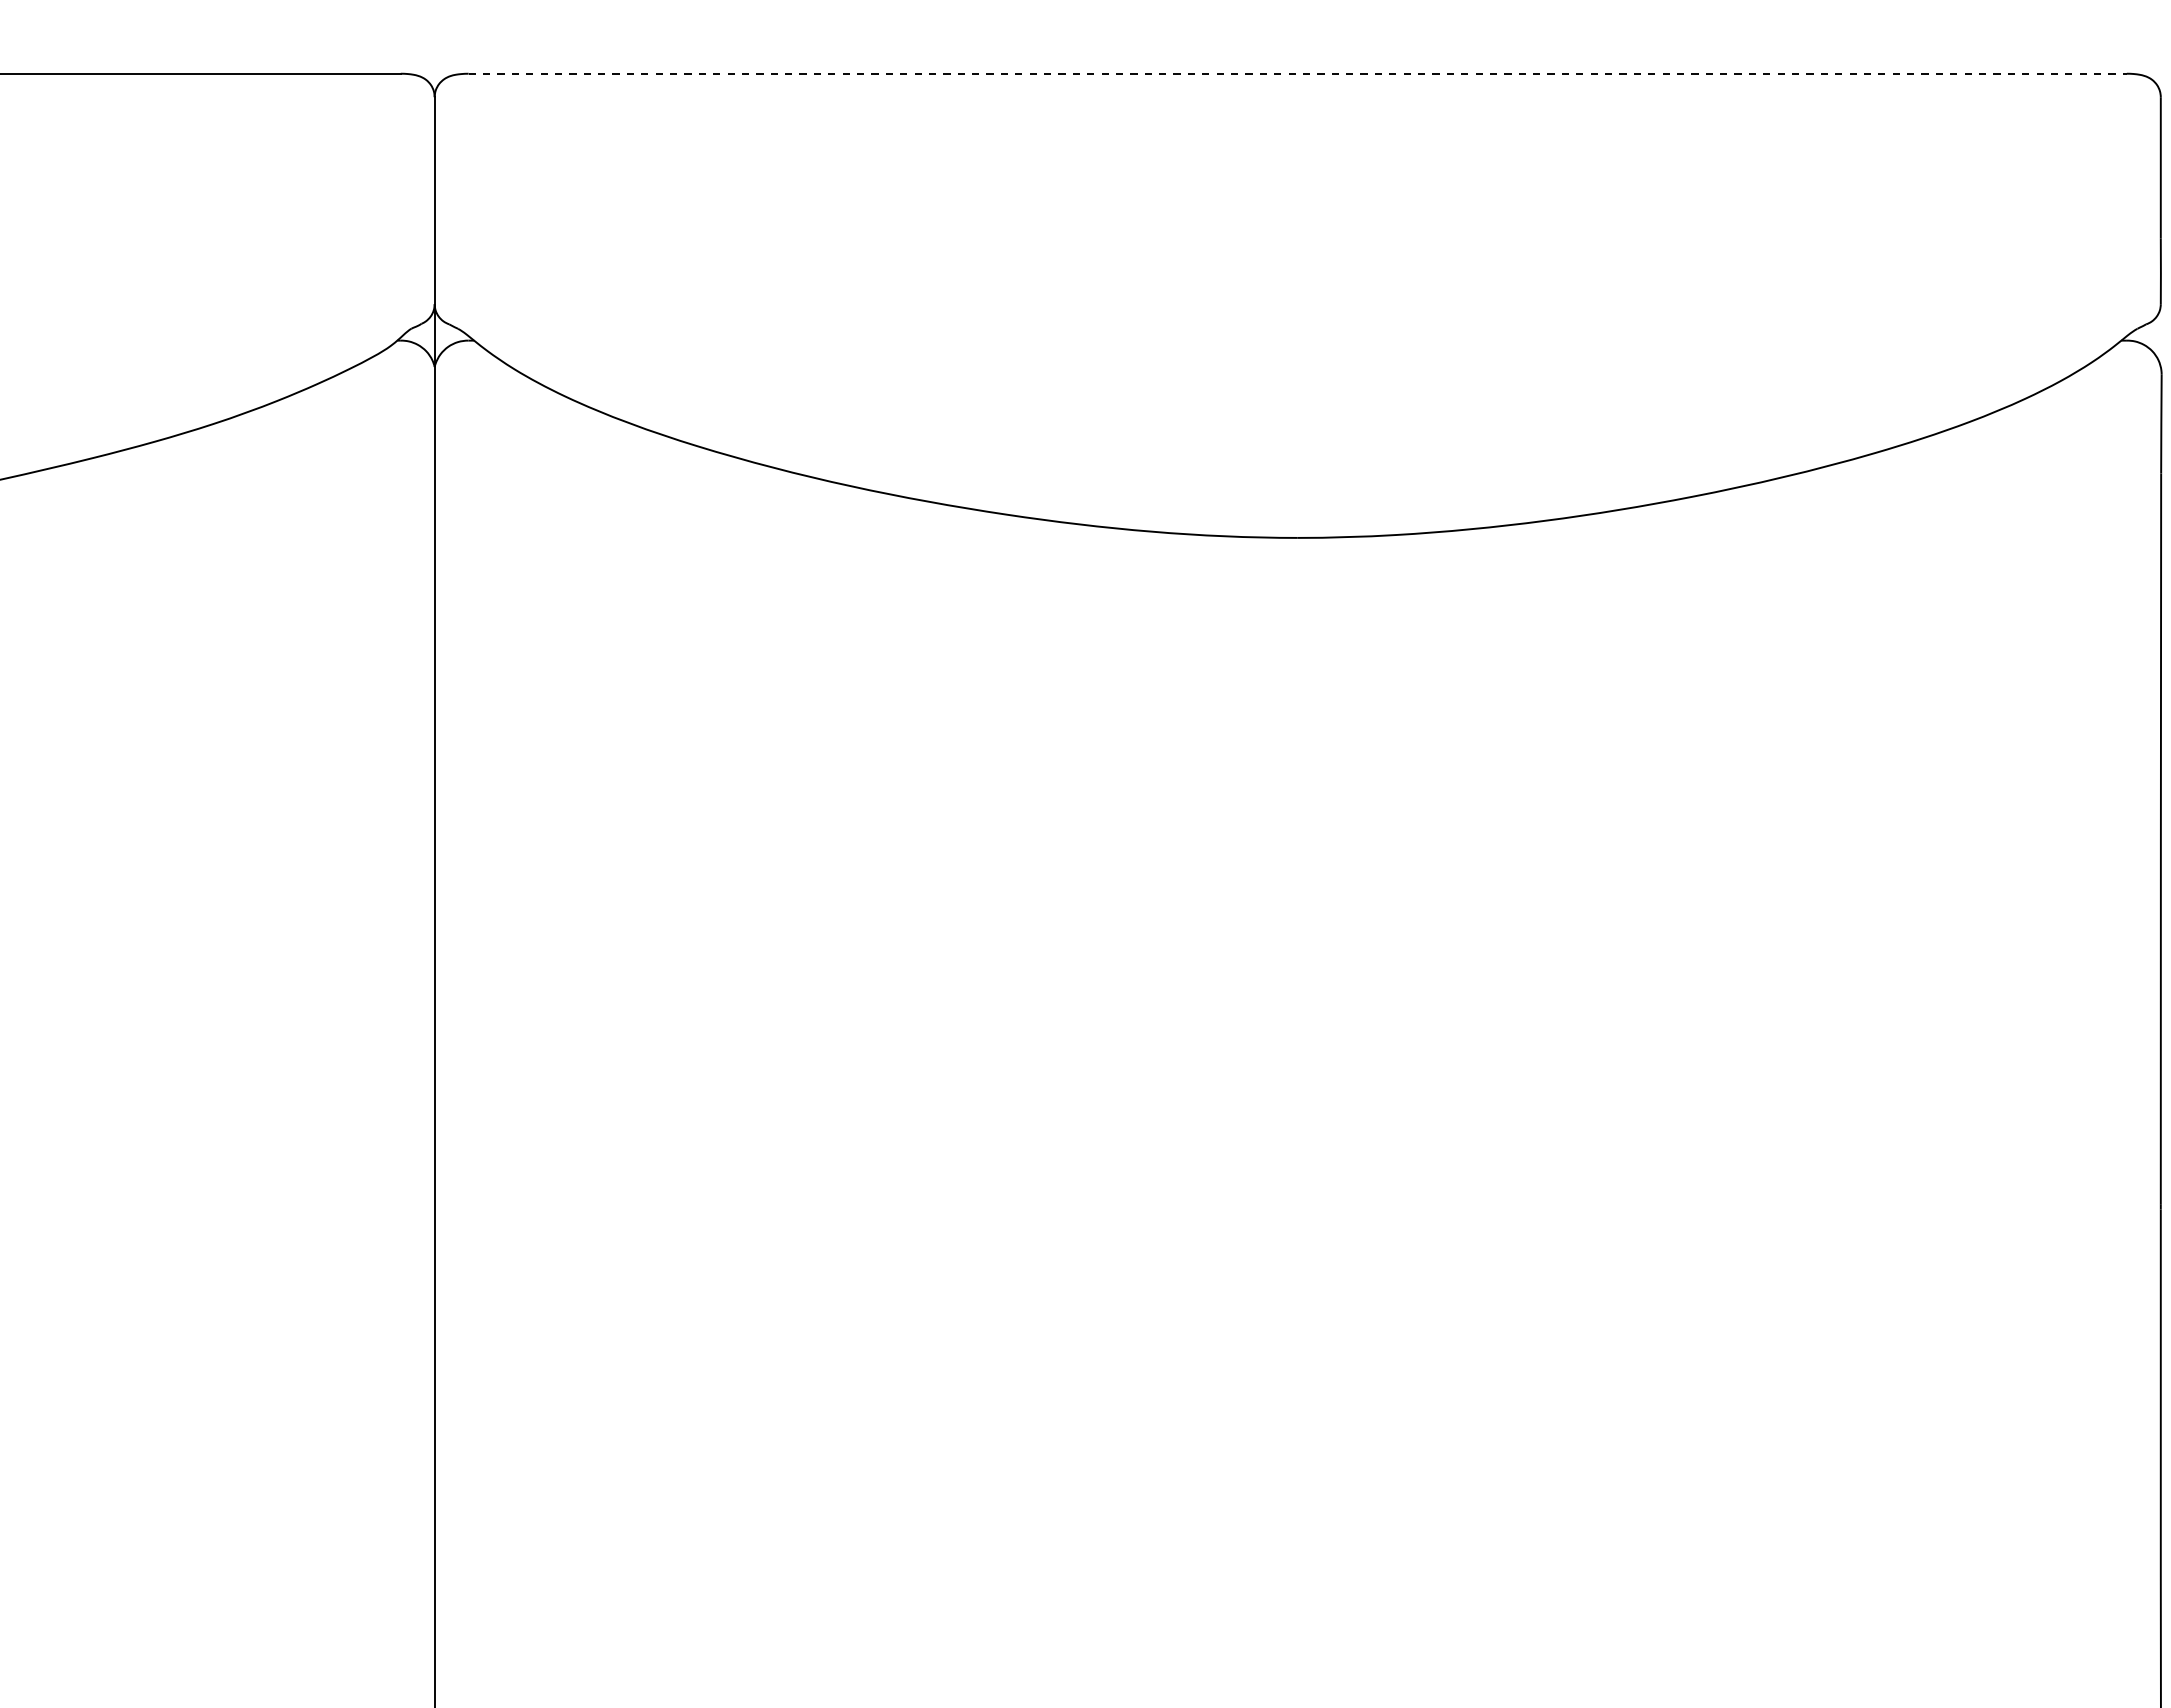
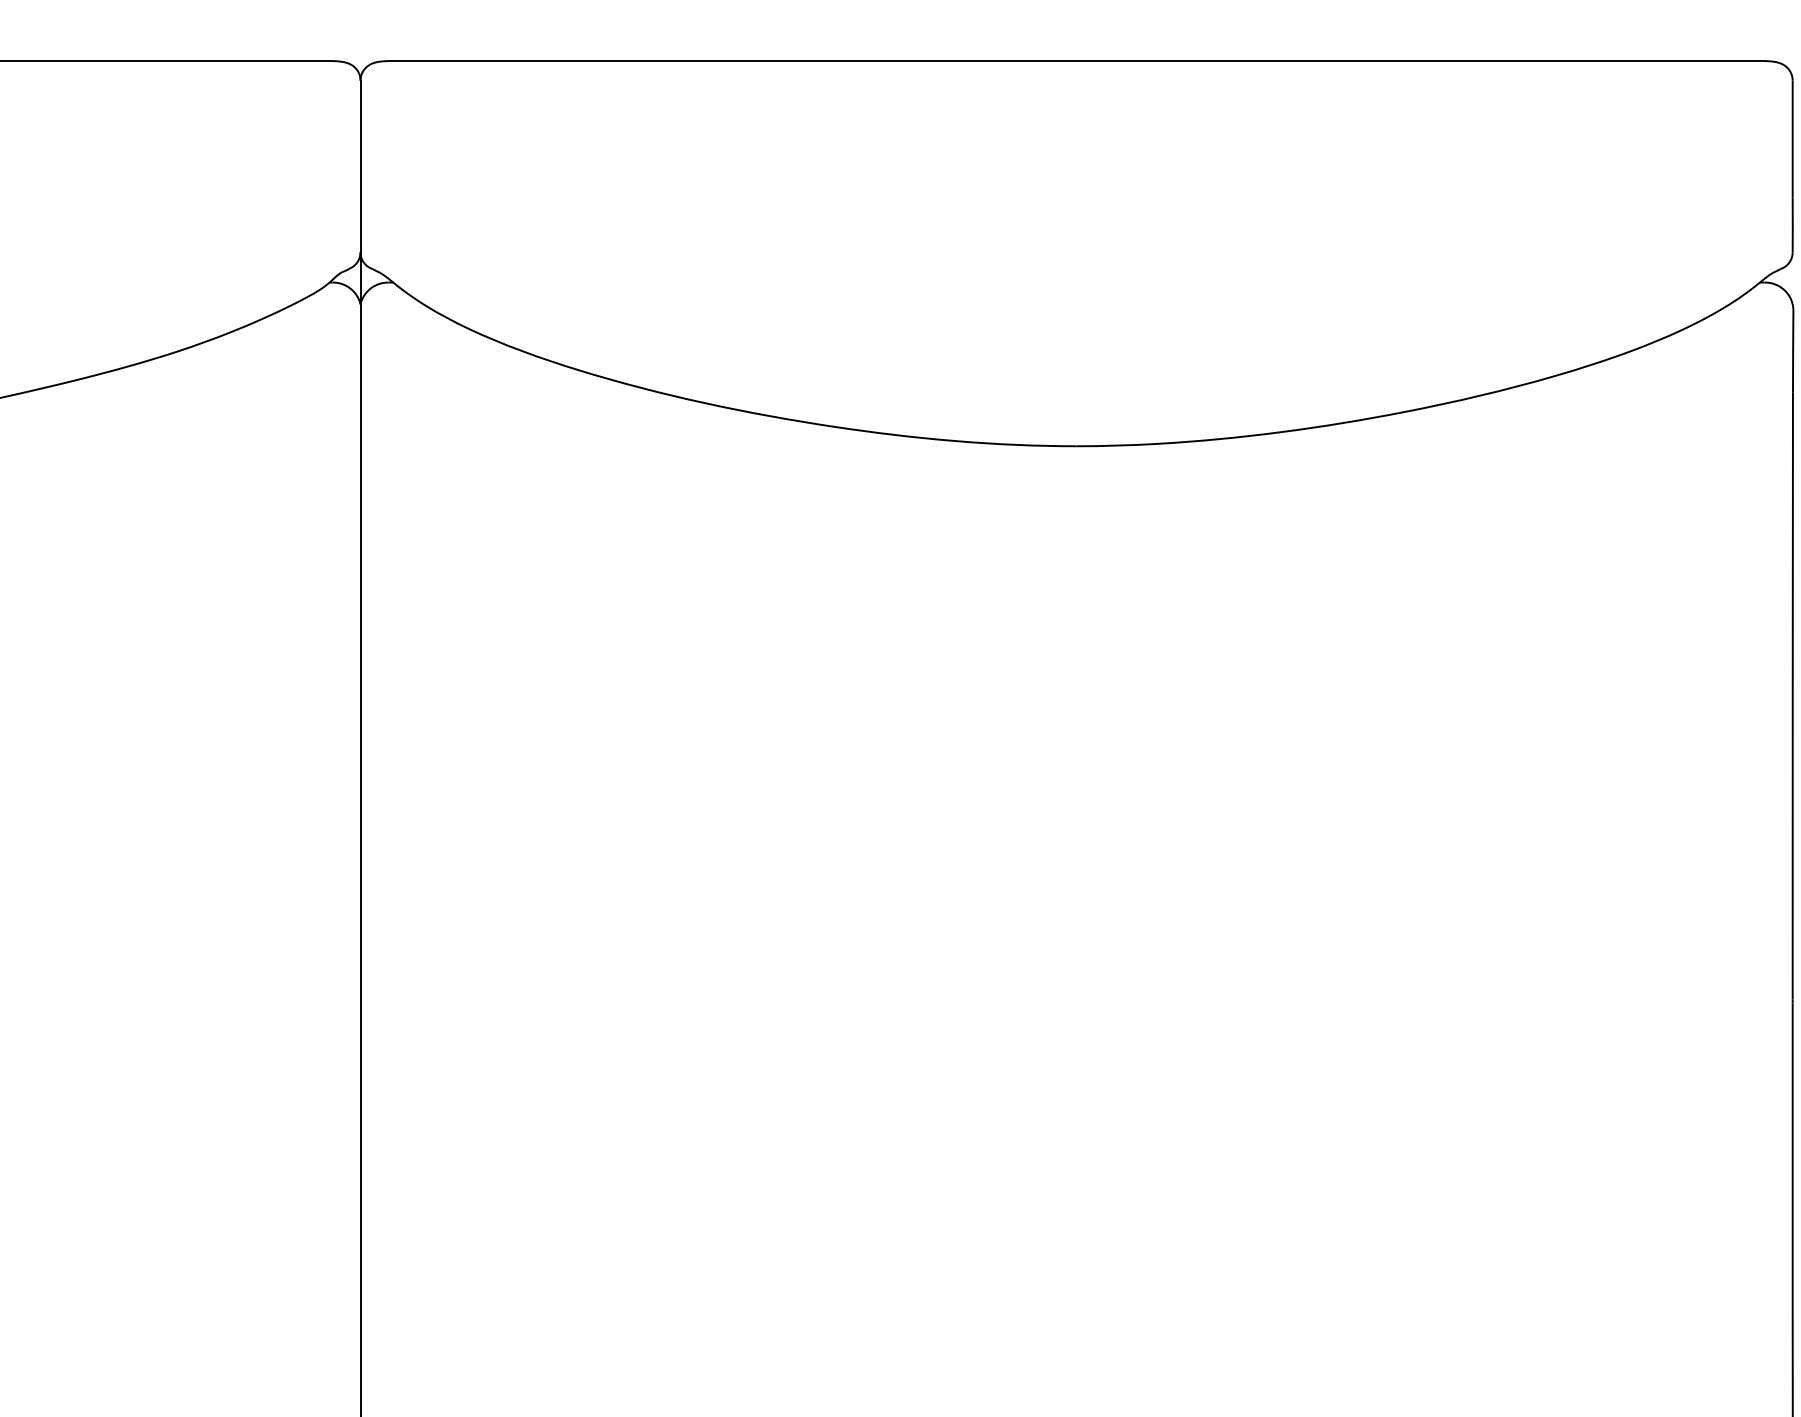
line: (1298, 73) -> (1077, 60), dashed -> solid

